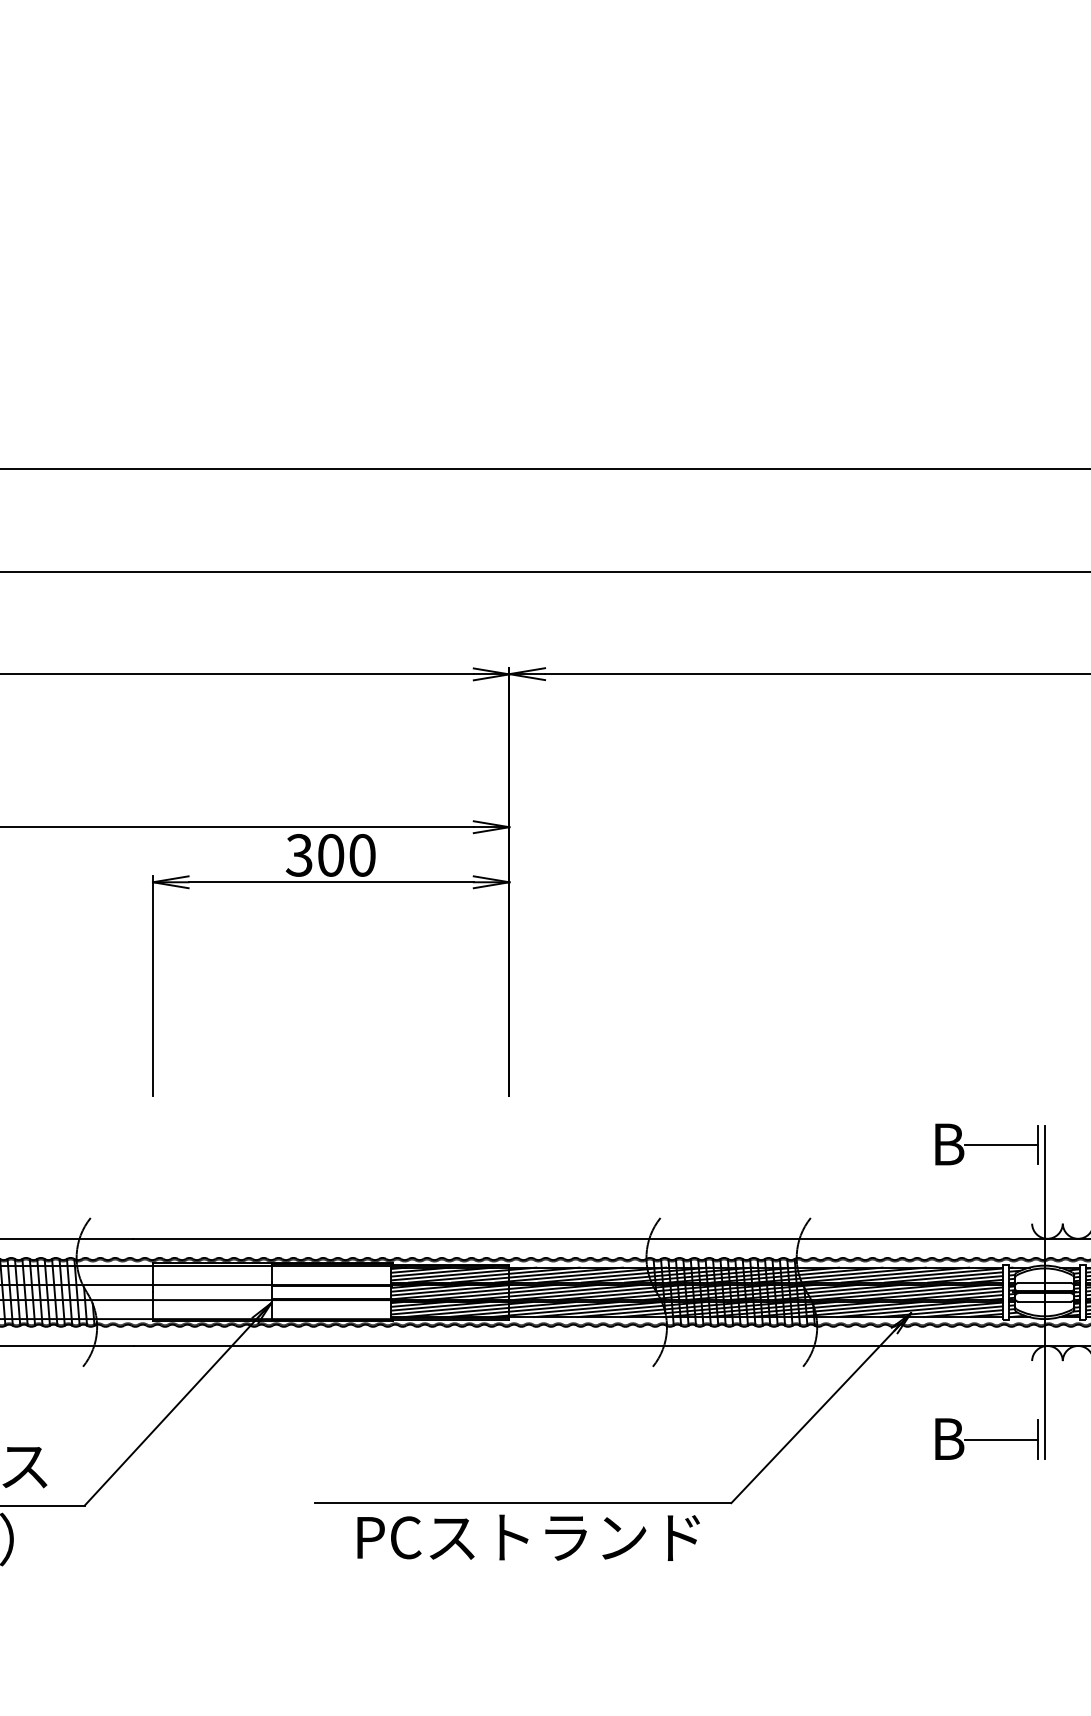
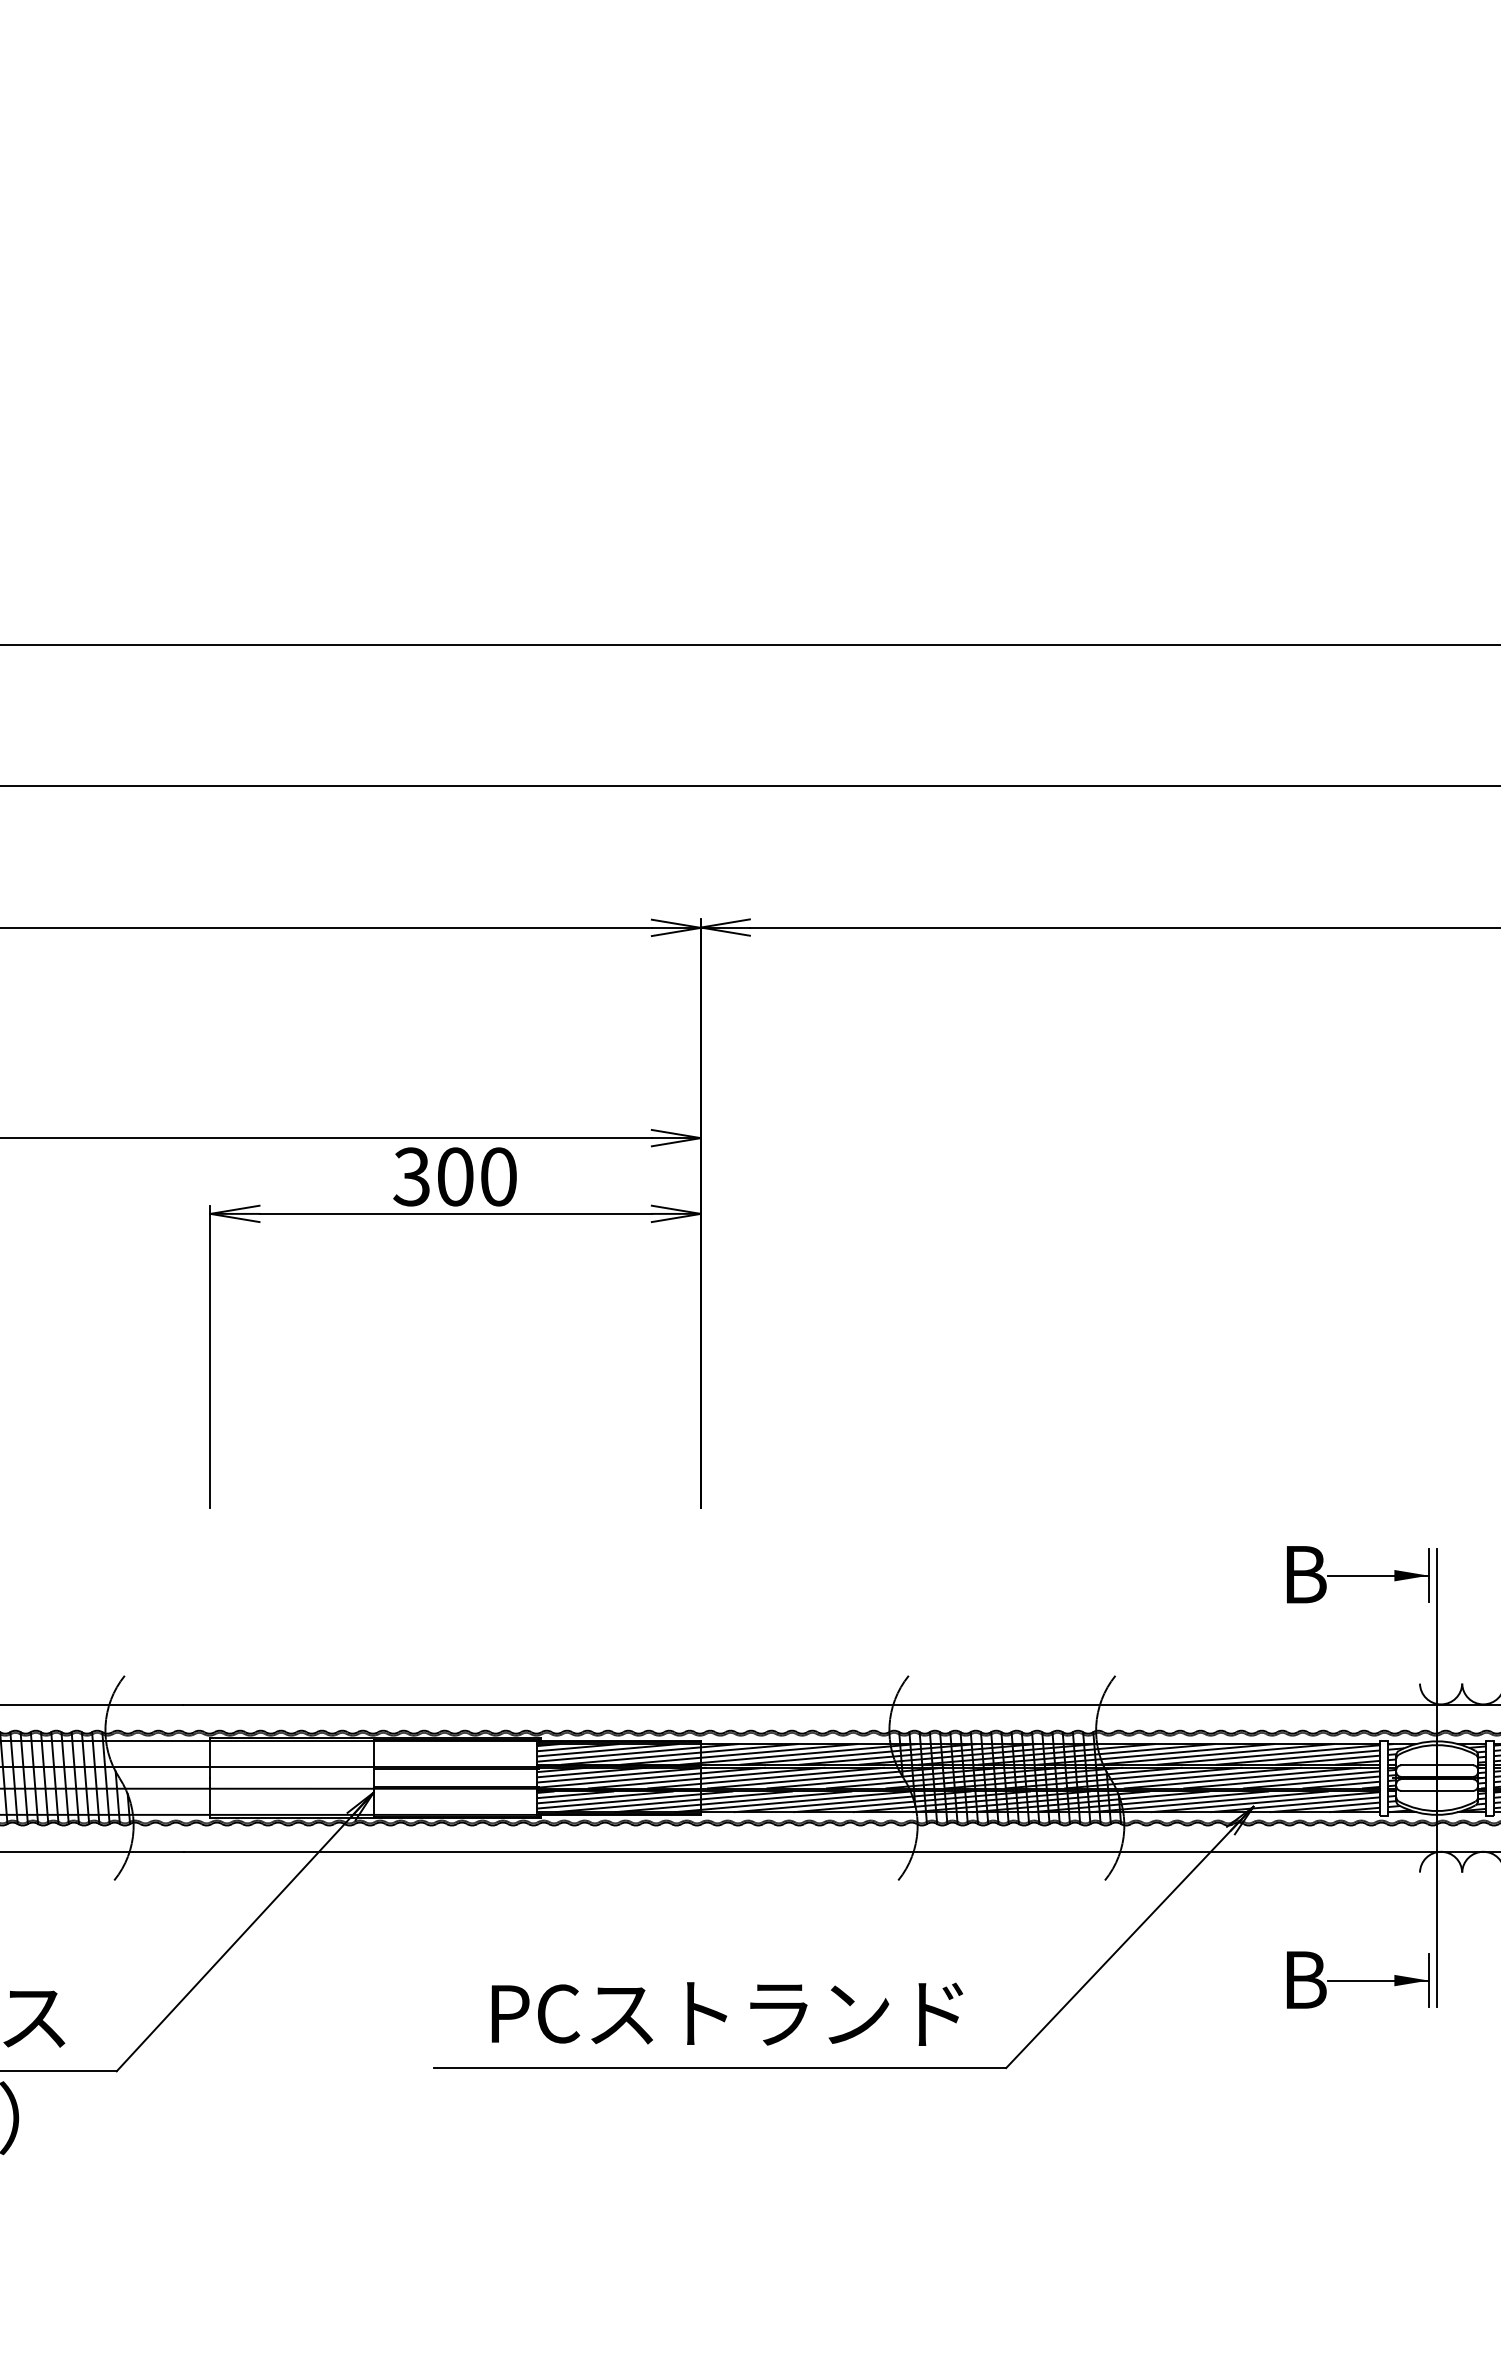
fill: (1025, 1145) -> (1410, 1576), added
fill: (1025, 1439) -> (1410, 1980), added
text: (528, 1537) -> (727, 2013), moved

